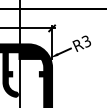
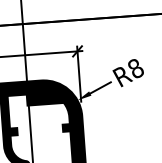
text: (86, 41) -> (135, 68), R3 -> R8

